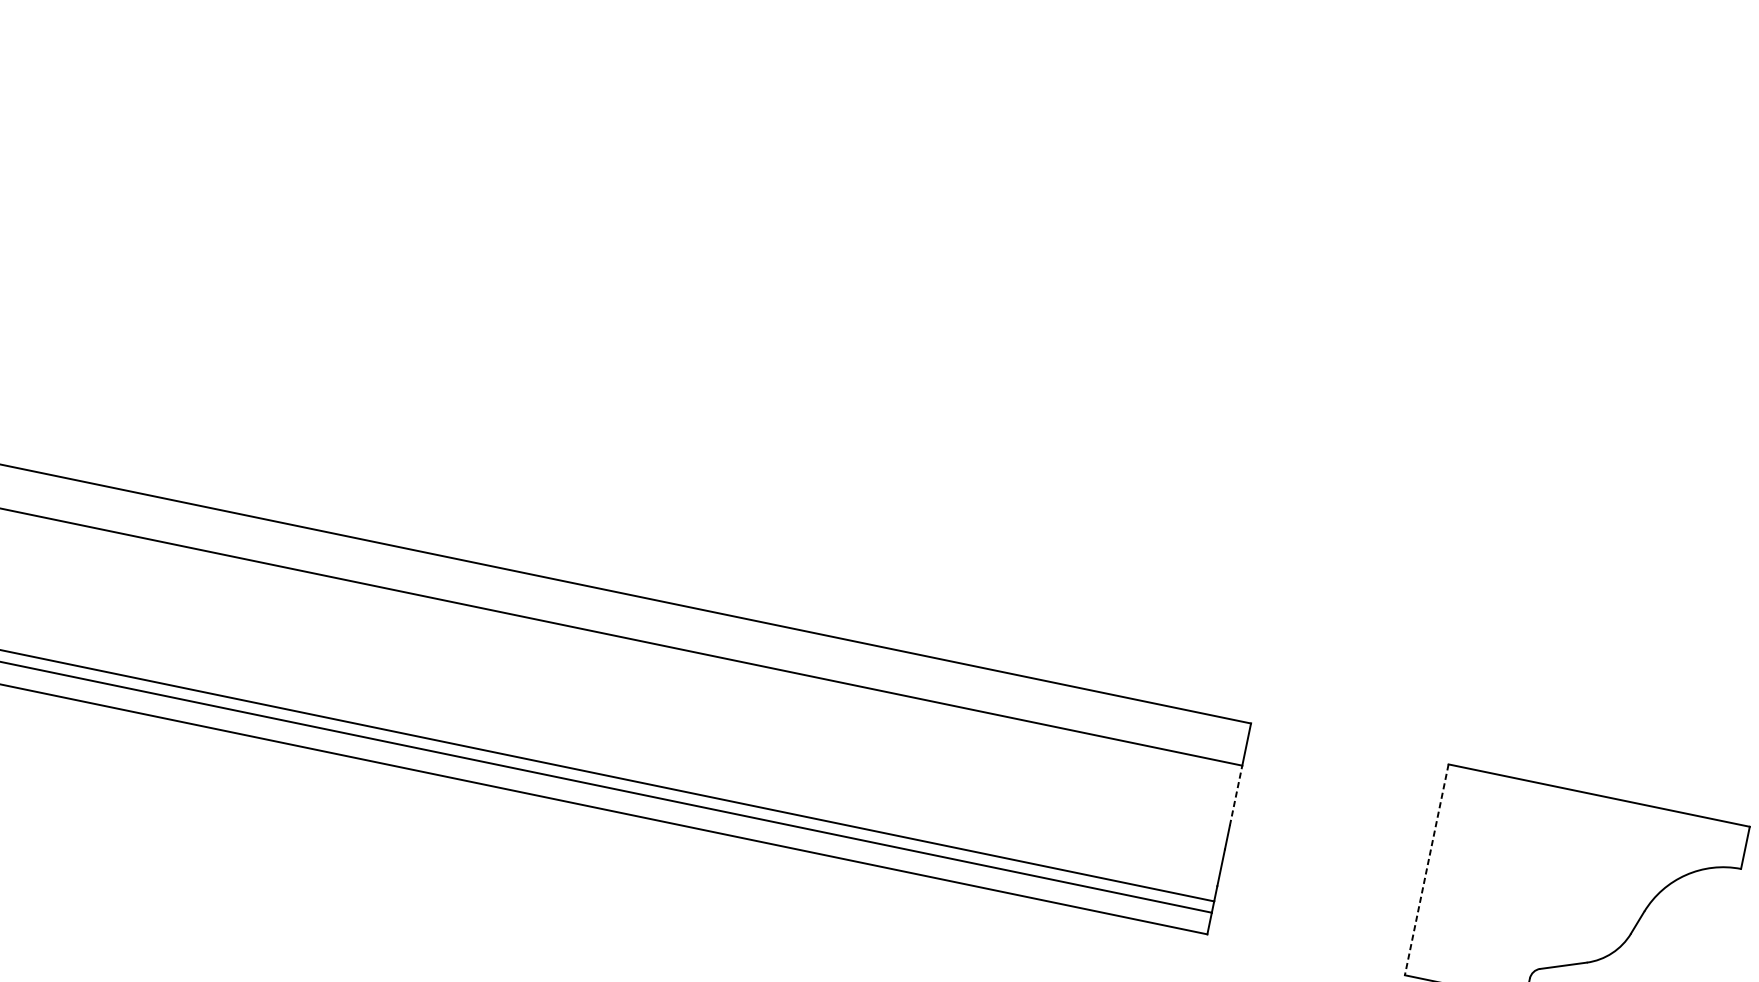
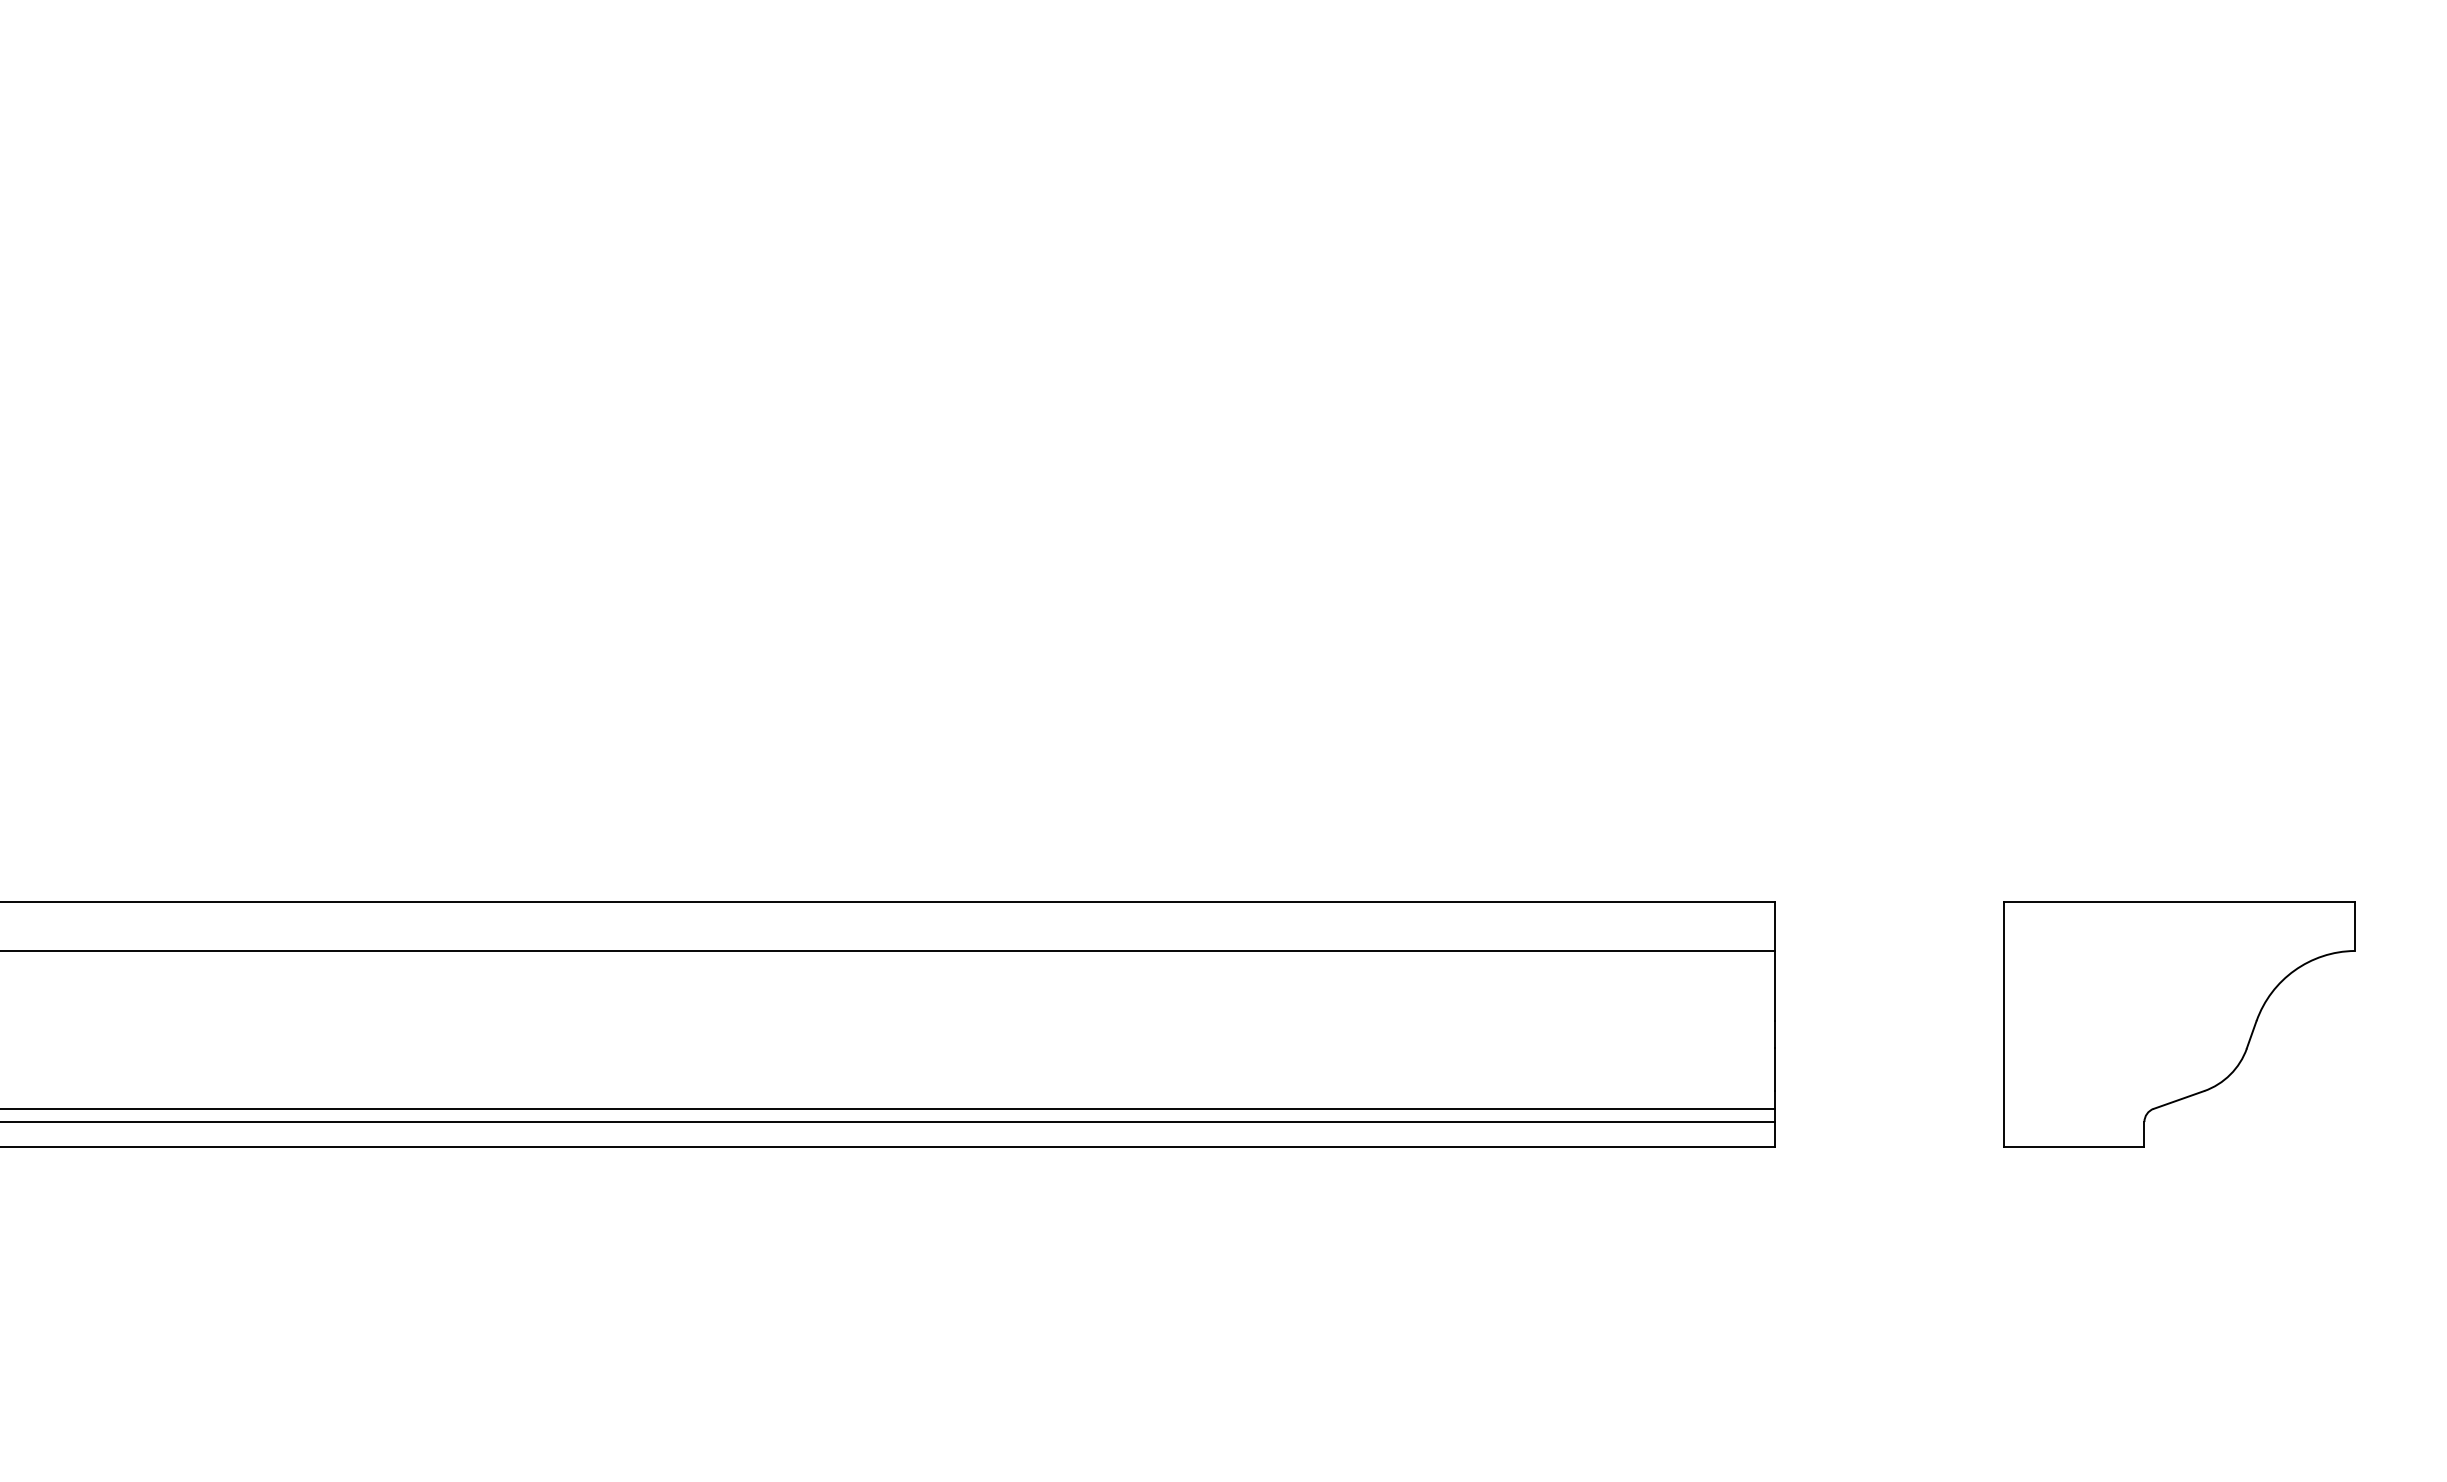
line: (1236, 795) -> (1774, 985), dashed -> solid
line: (1426, 869) -> (2004, 1024), dashed -> solid

